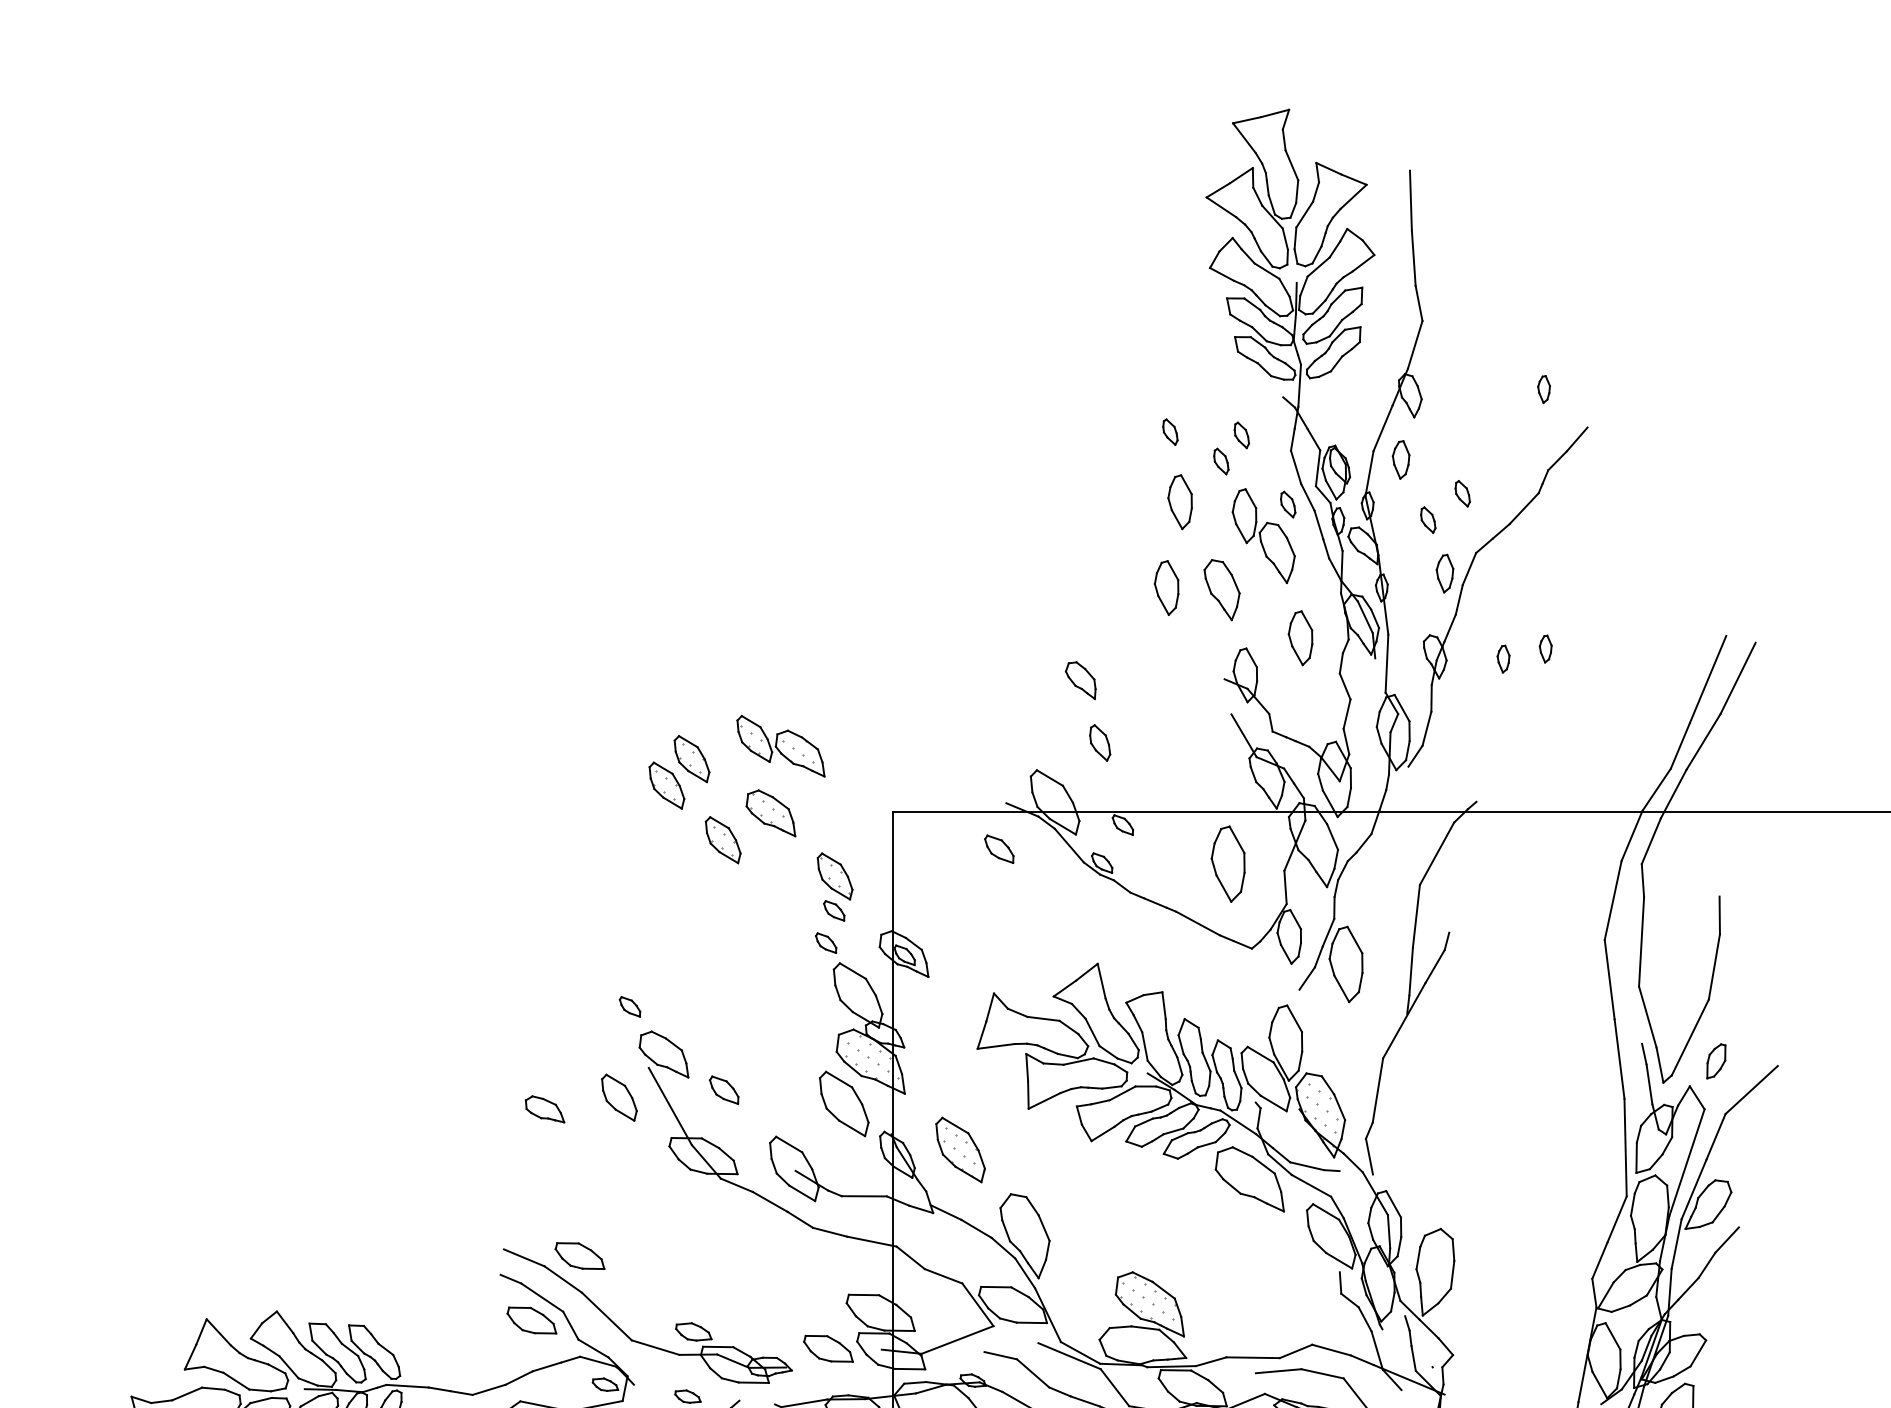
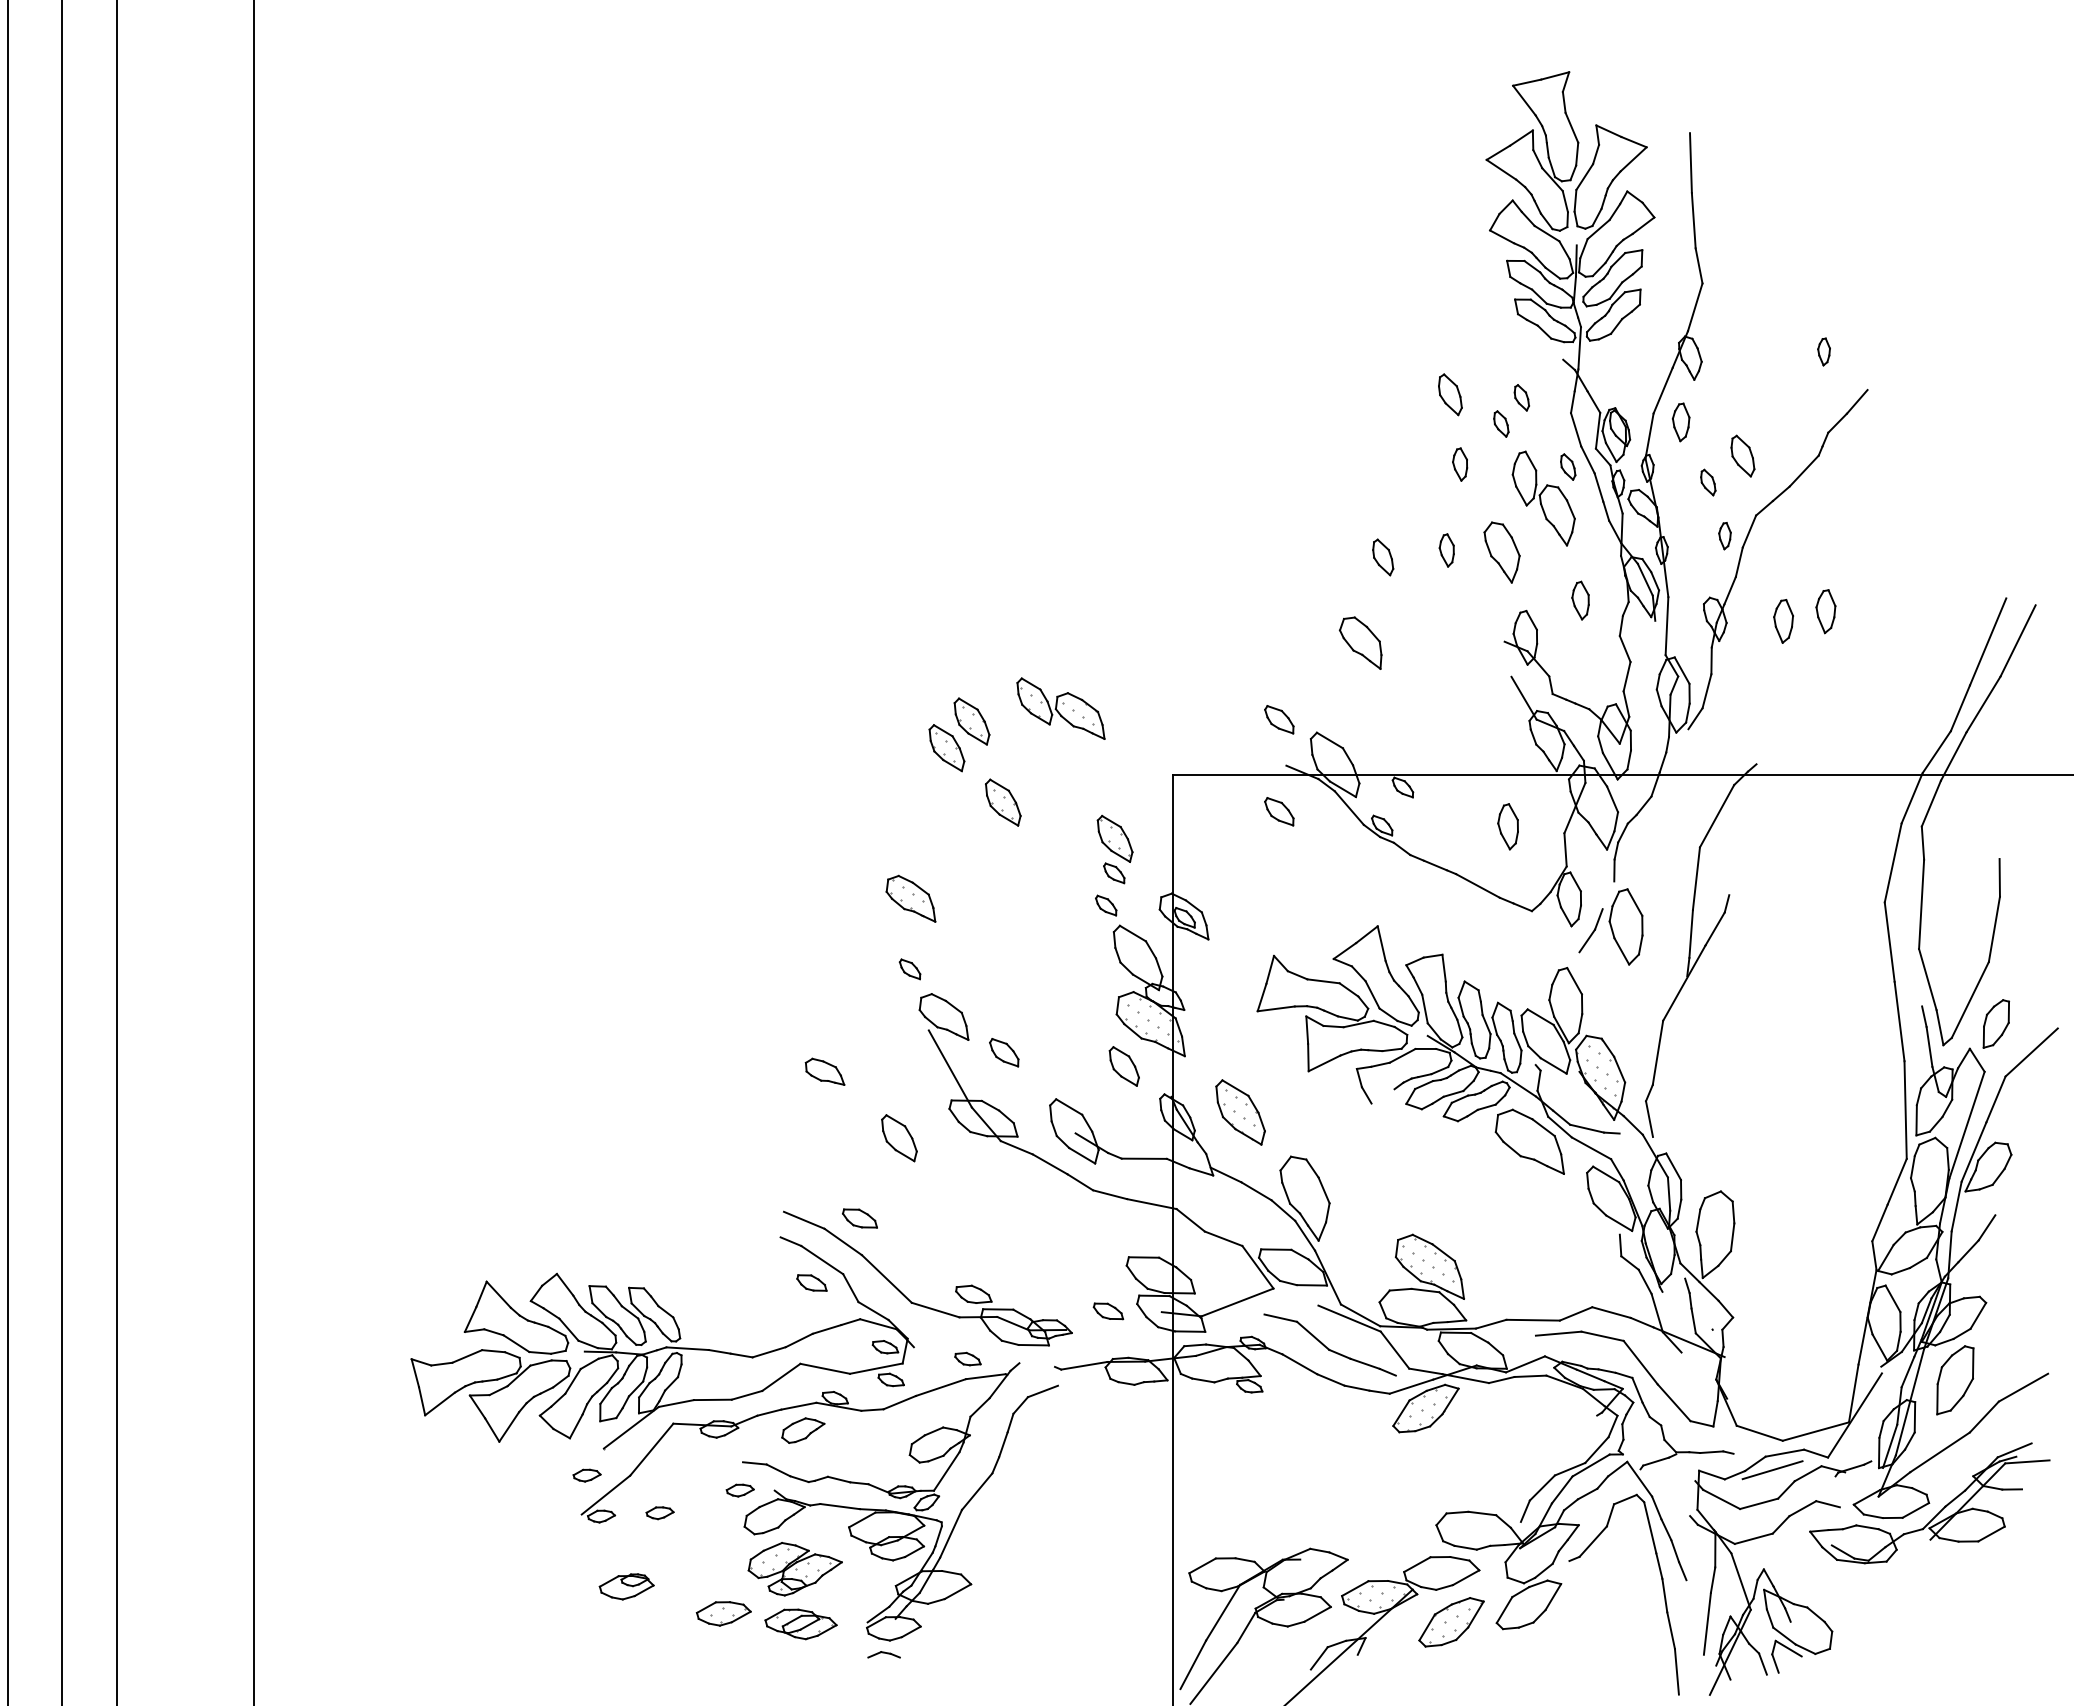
part: (1170, 432) -> (1450, 394), size x1.6
part: (1462, 494) -> (1742, 456), size x1.6
part: (1179, 502) -> (1459, 464), size x0.6
part: (1444, 573) -> (1724, 535), size x0.7
part: (1166, 588) -> (1446, 550), size x0.6
part: (1300, 638) -> (1580, 600), size x0.7
part: (1545, 649) -> (1825, 611), size x1.6
part: (1503, 659) -> (1783, 621), size x1.6
part: (1080, 680) -> (1360, 642), size x1.4
part: (1100, 743) -> (1383, 557), moved
part: (999, 757) -> (1279, 719), added
part: (770, 813) -> (910, 898), moved
part: (1227, 864) -> (1507, 826), size x0.6
line: (1328, 933) -> (1608, 895), removed
part: (1716, 1061) -> (1996, 1023), size x1.4
part: (619, 1098) -> (899, 1138), moved
part: (844, 1104) -> (1124, 1066), size x0.6
line: (1102, 1134) -> (1382, 1096), removed
line: (1727, 1240) -> (2007, 1202), removed
part: (579, 1256) -> (859, 1218), size x0.7
part: (531, 1320) -> (811, 1282), size x0.6
part: (828, 1349) -> (1108, 1311), size x0.6

